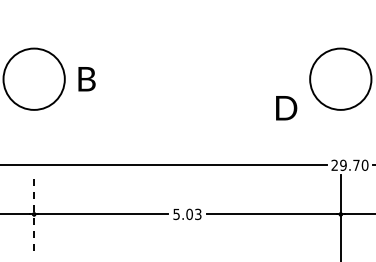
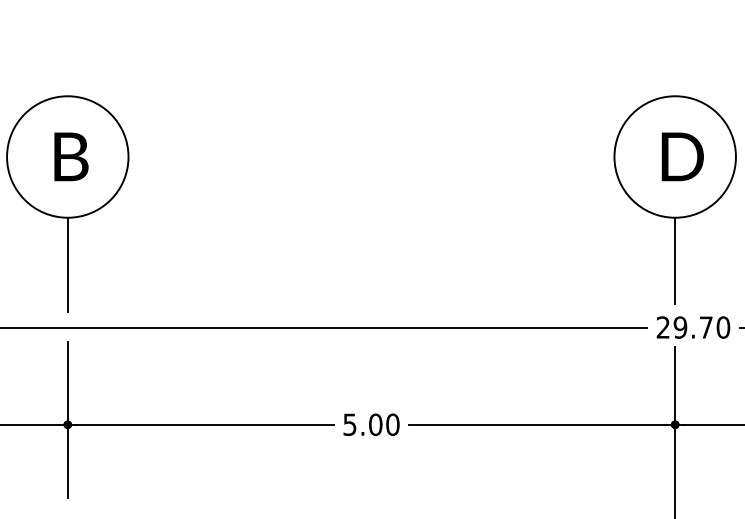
text: (86, 79) -> (70, 157), moved
text: (286, 108) -> (682, 157), moved
line: (340, 131) -> (674, 260), added
line: (34, 133) -> (68, 264), added
line: (34, 211) -> (68, 418), dashed -> solid
text: (198, 213) -> (393, 422), 5.03 -> 5.00

